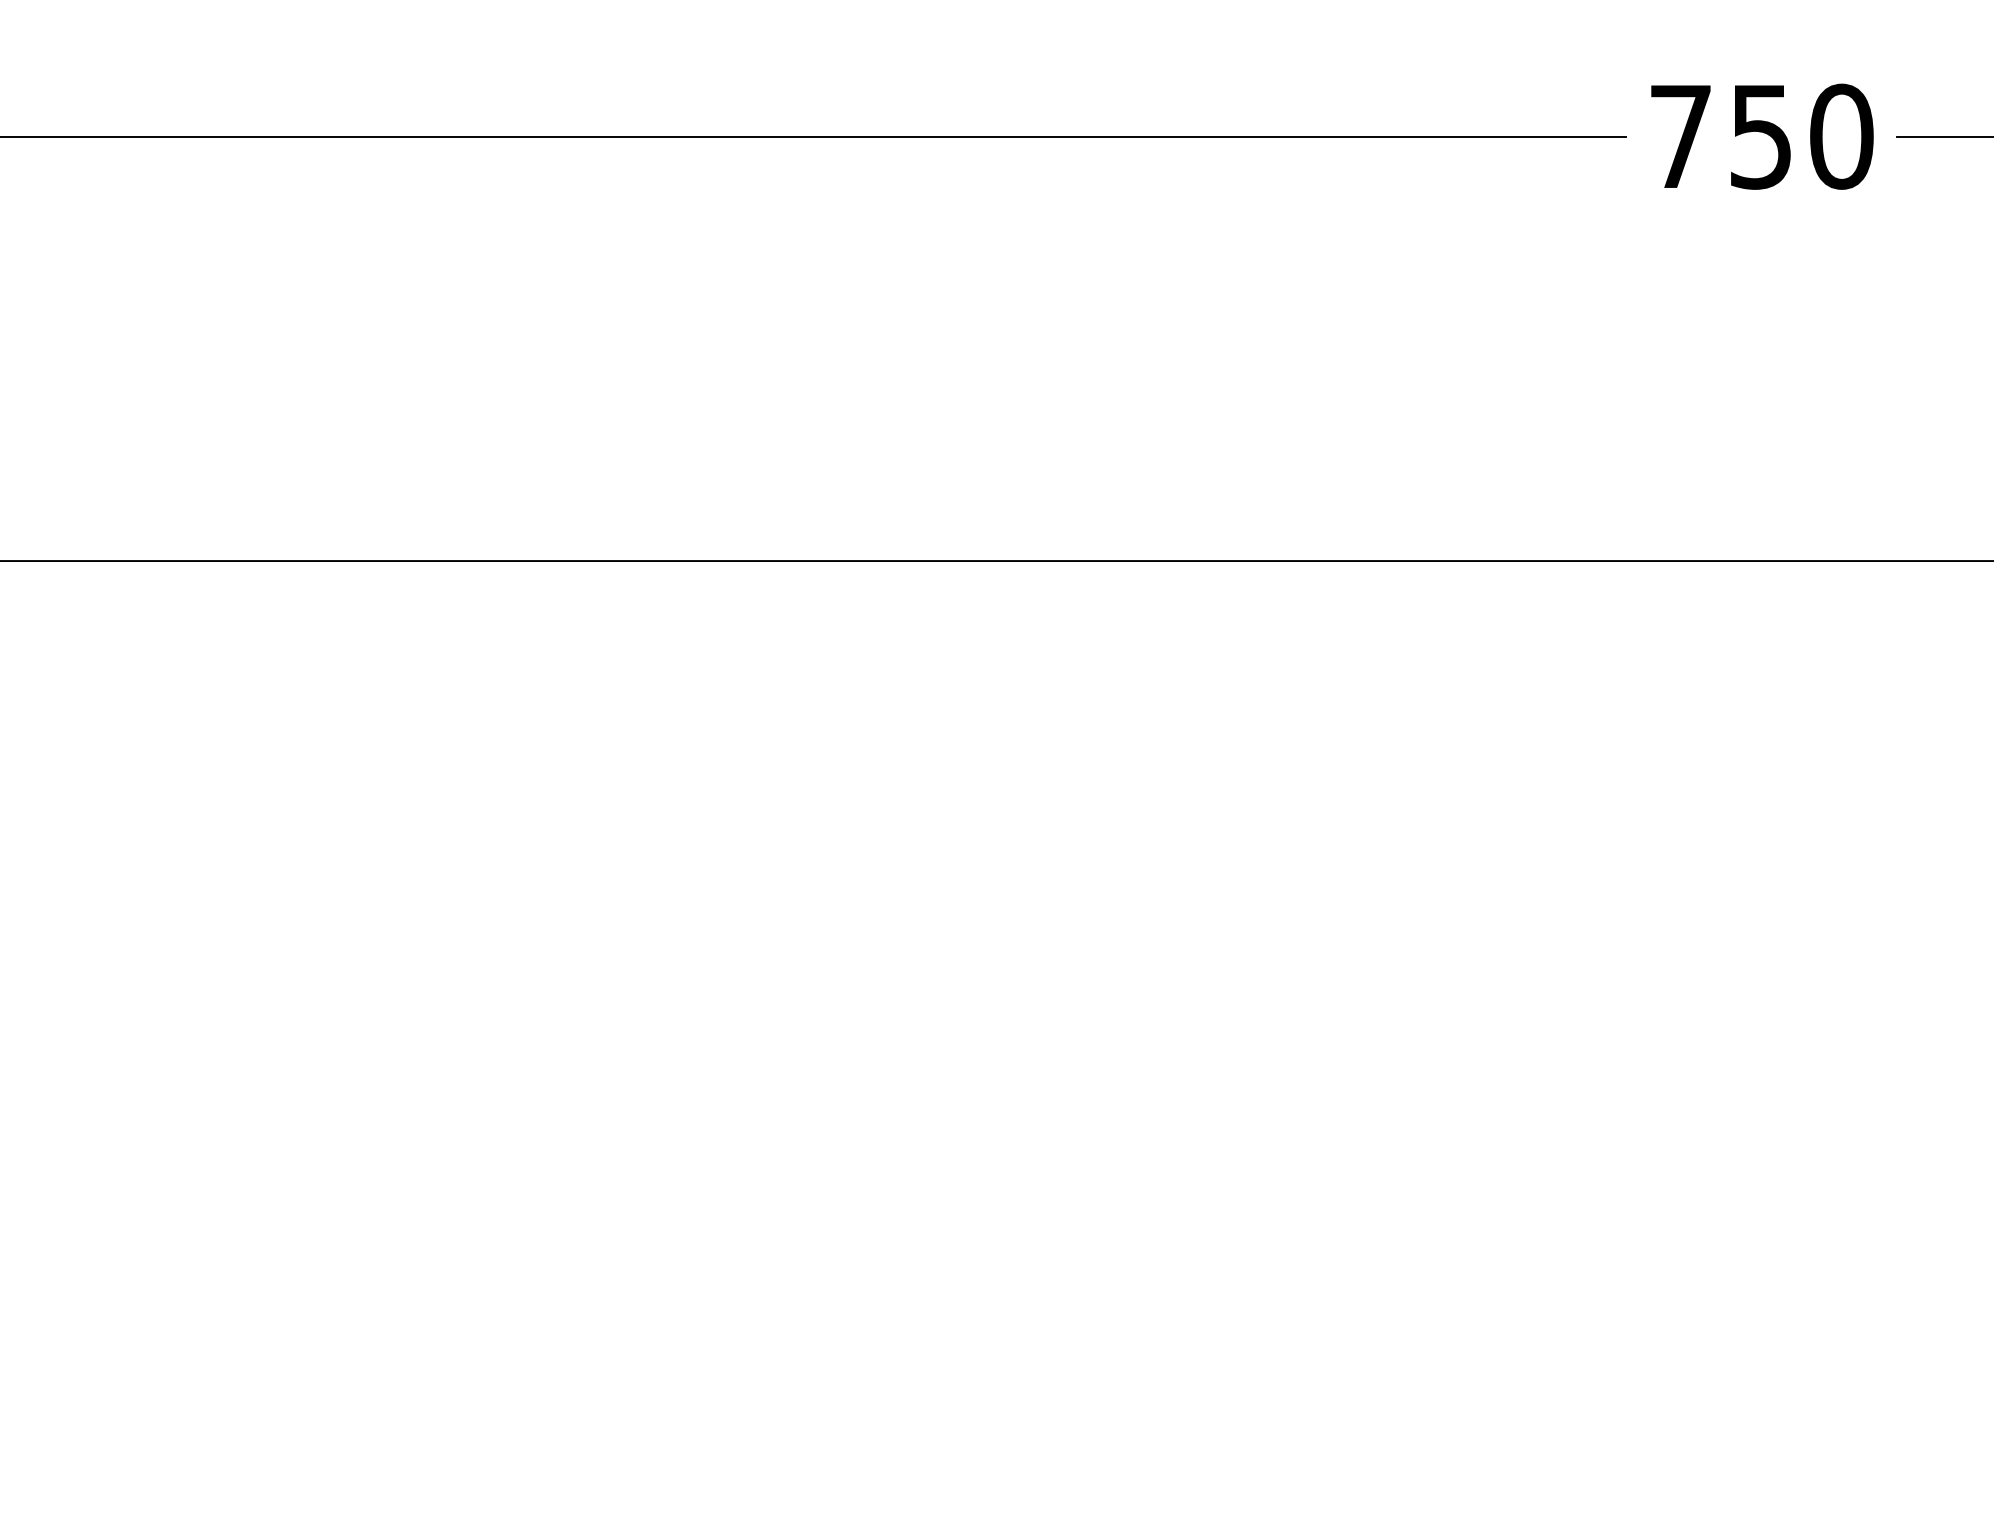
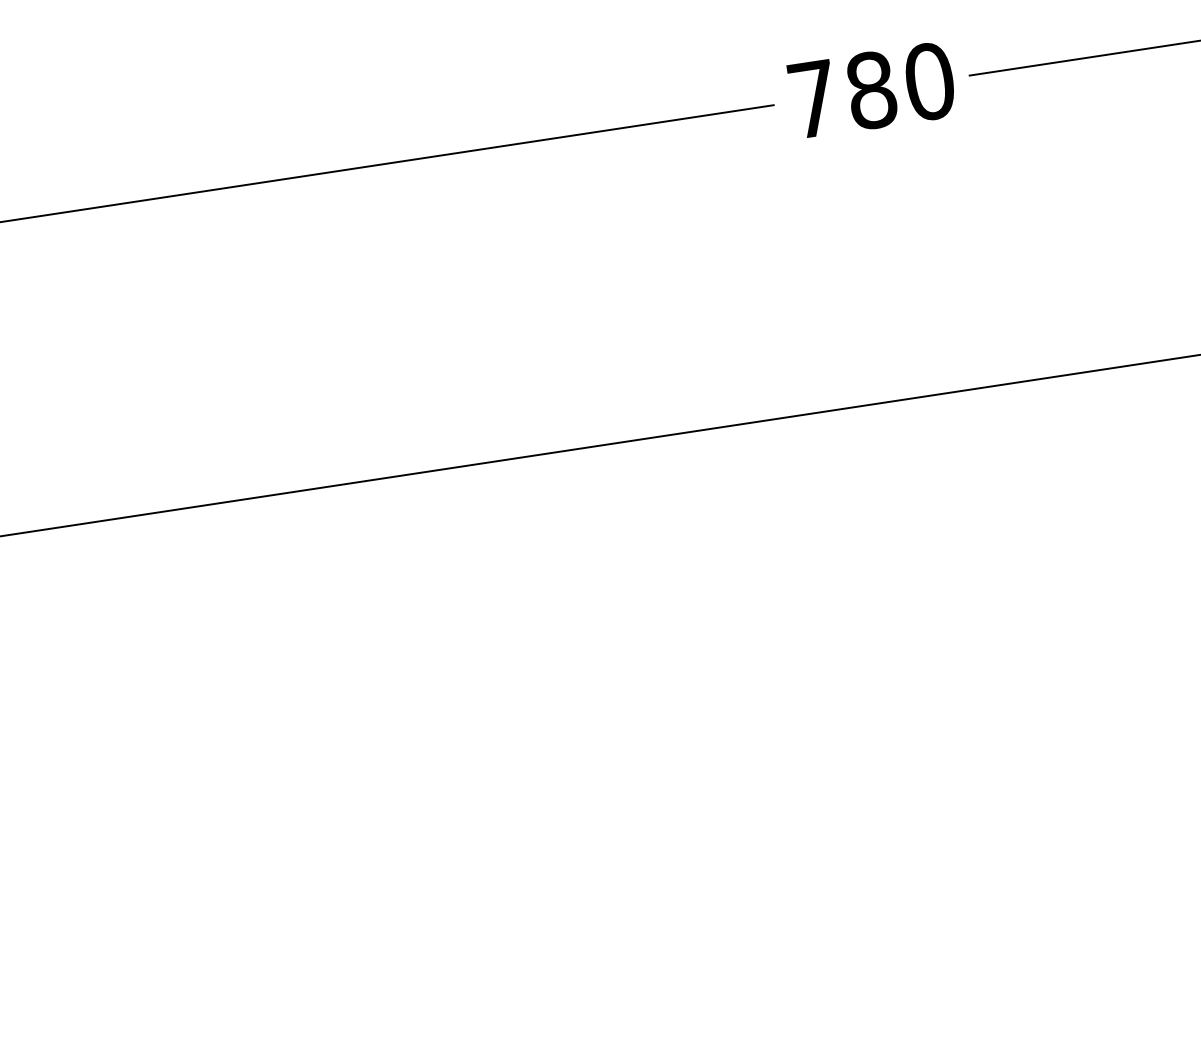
text: (1761, 136) -> (871, 90), 750 -> 780

